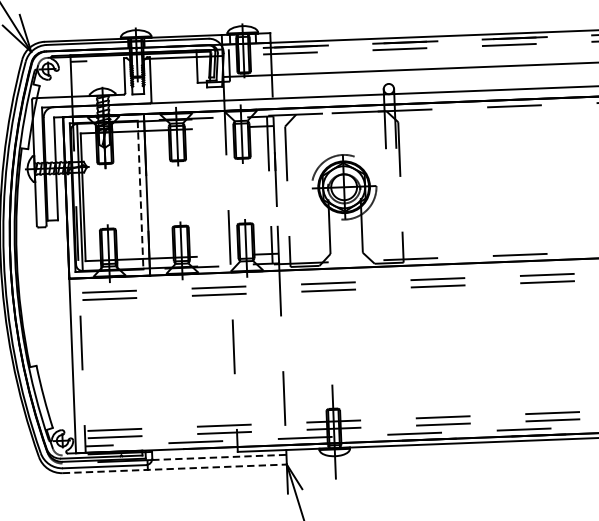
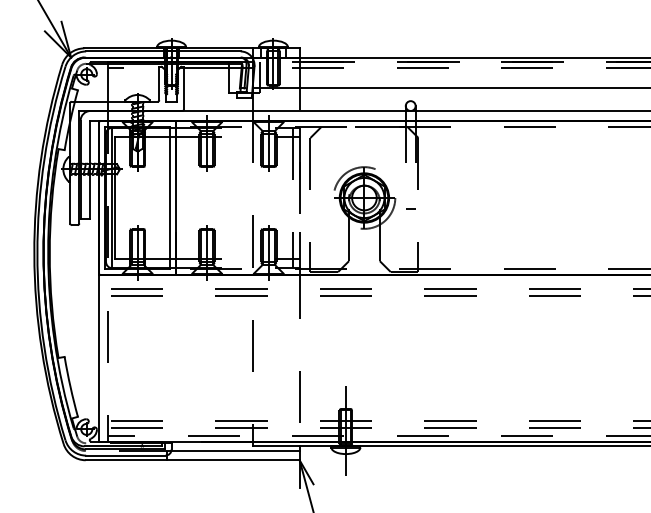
line: (141, 195) -> (170, 198), dashed -> solid
line: (392, 196) -> (410, 208), added
line: (220, 457) -> (236, 451), dashed -> solid
line: (174, 469) -> (192, 460), dashed -> solid

